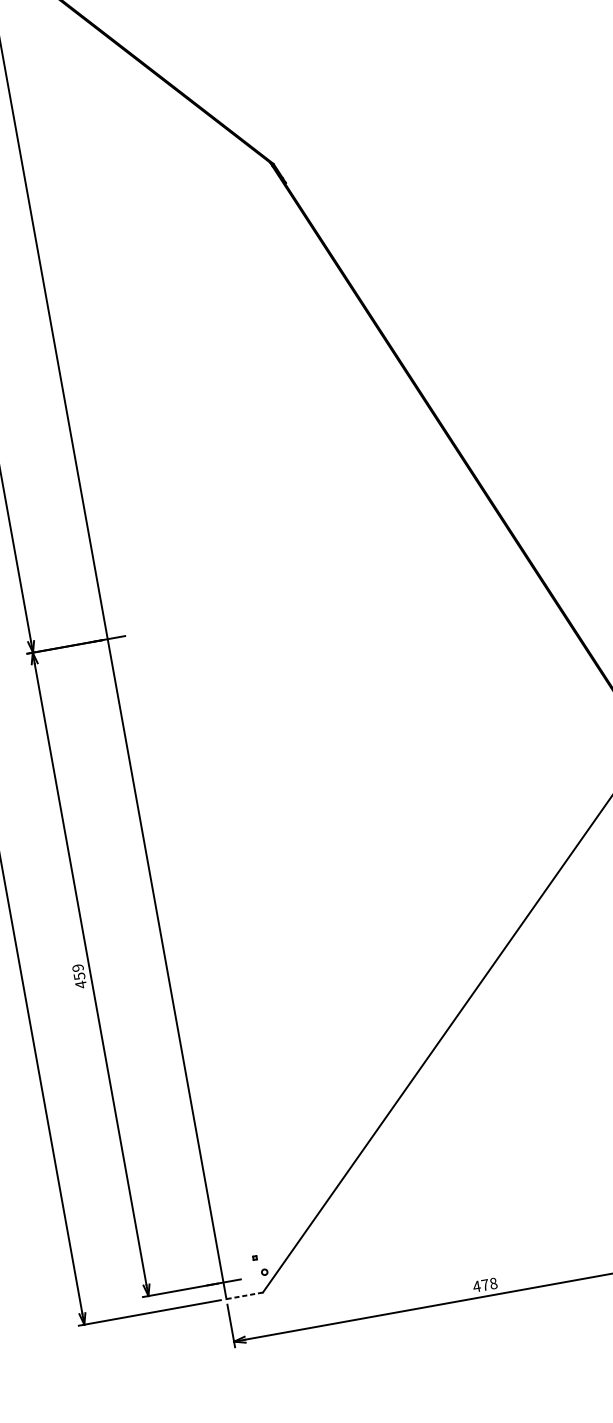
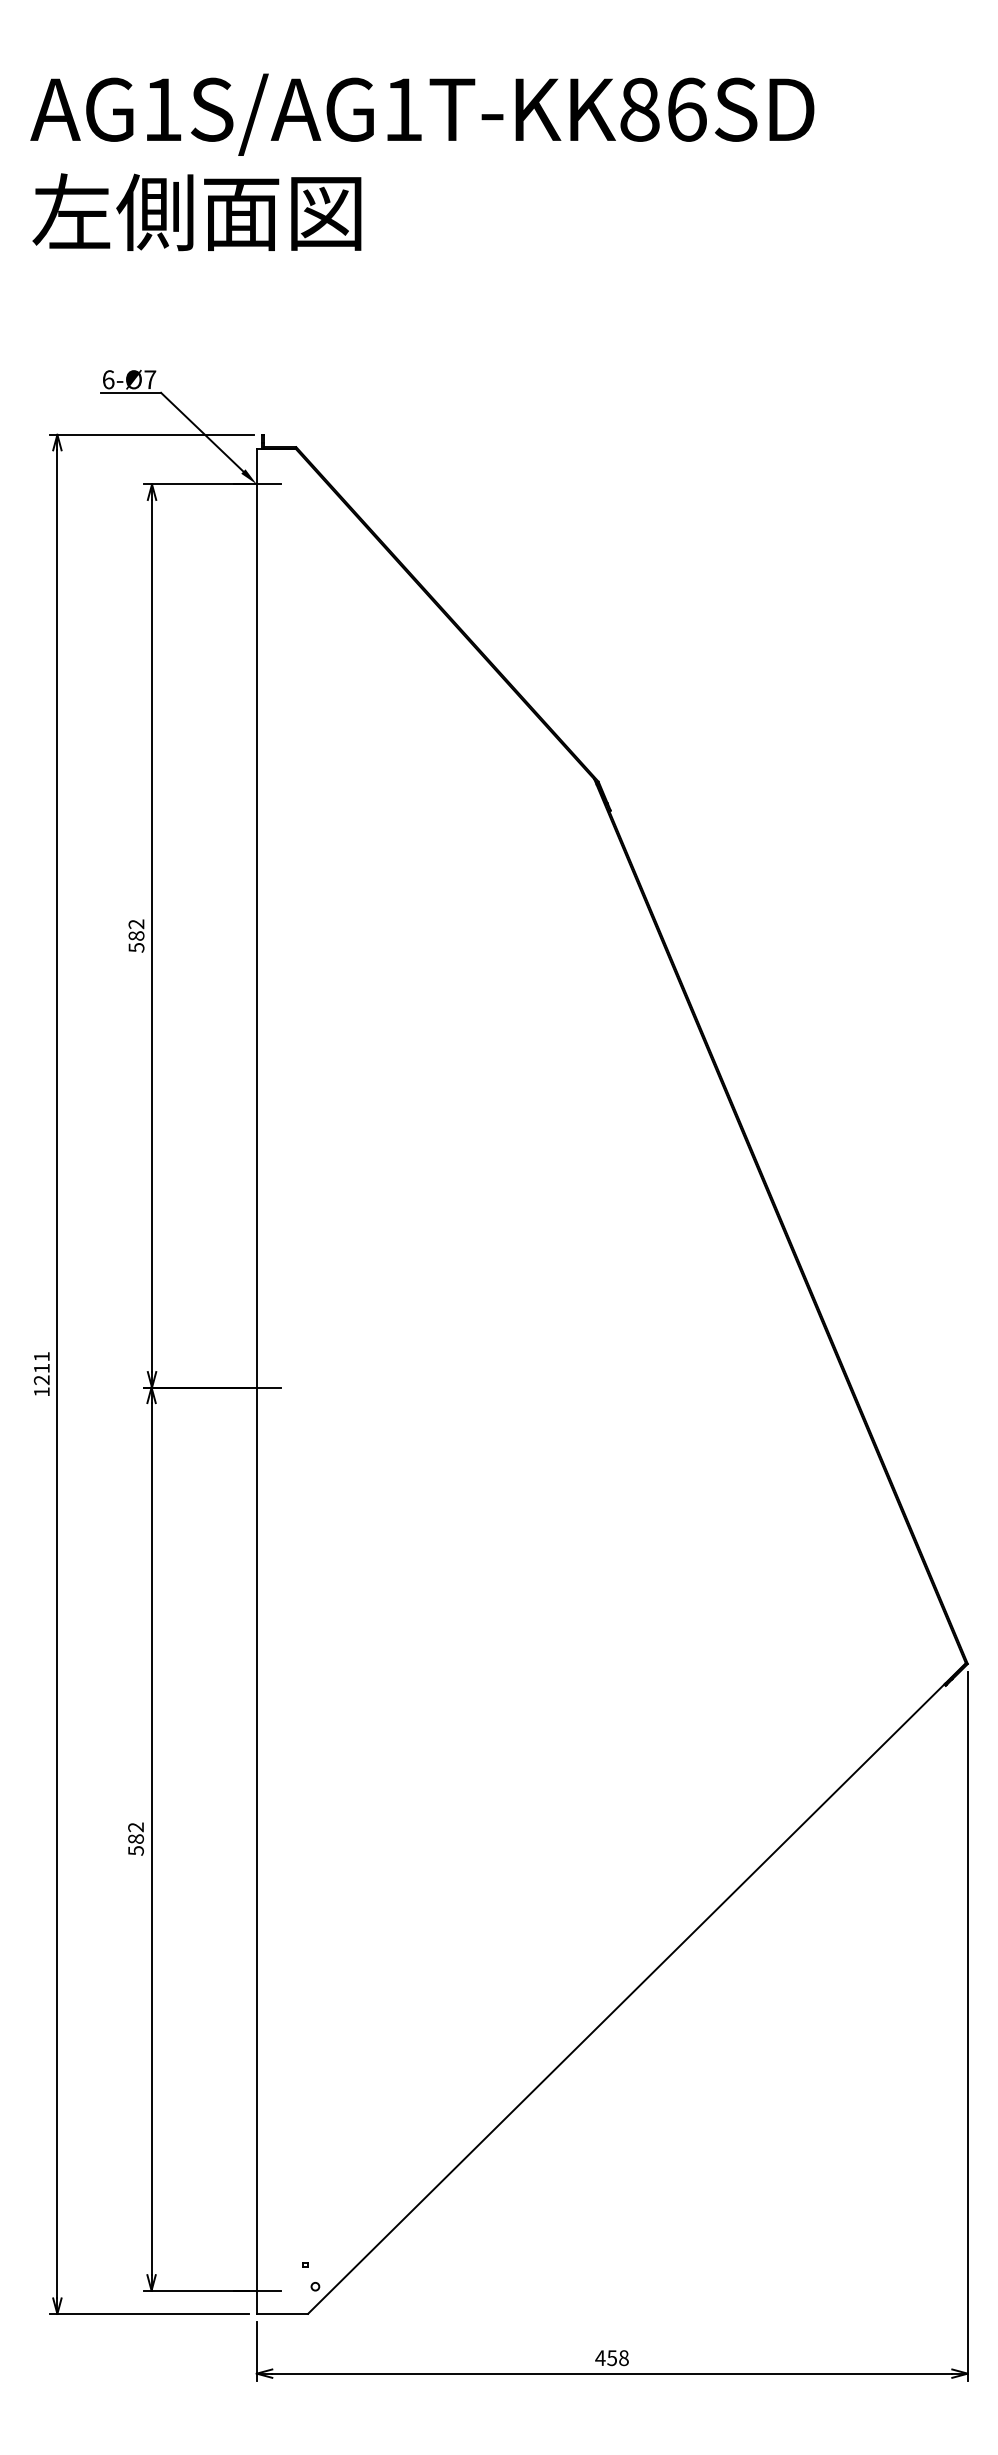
text: (79, 976) -> (135, 1839), 459 -> 582
text: (485, 1285) -> (612, 2358), 478 -> 458
line: (244, 1295) -> (282, 2313), dashed -> solid

